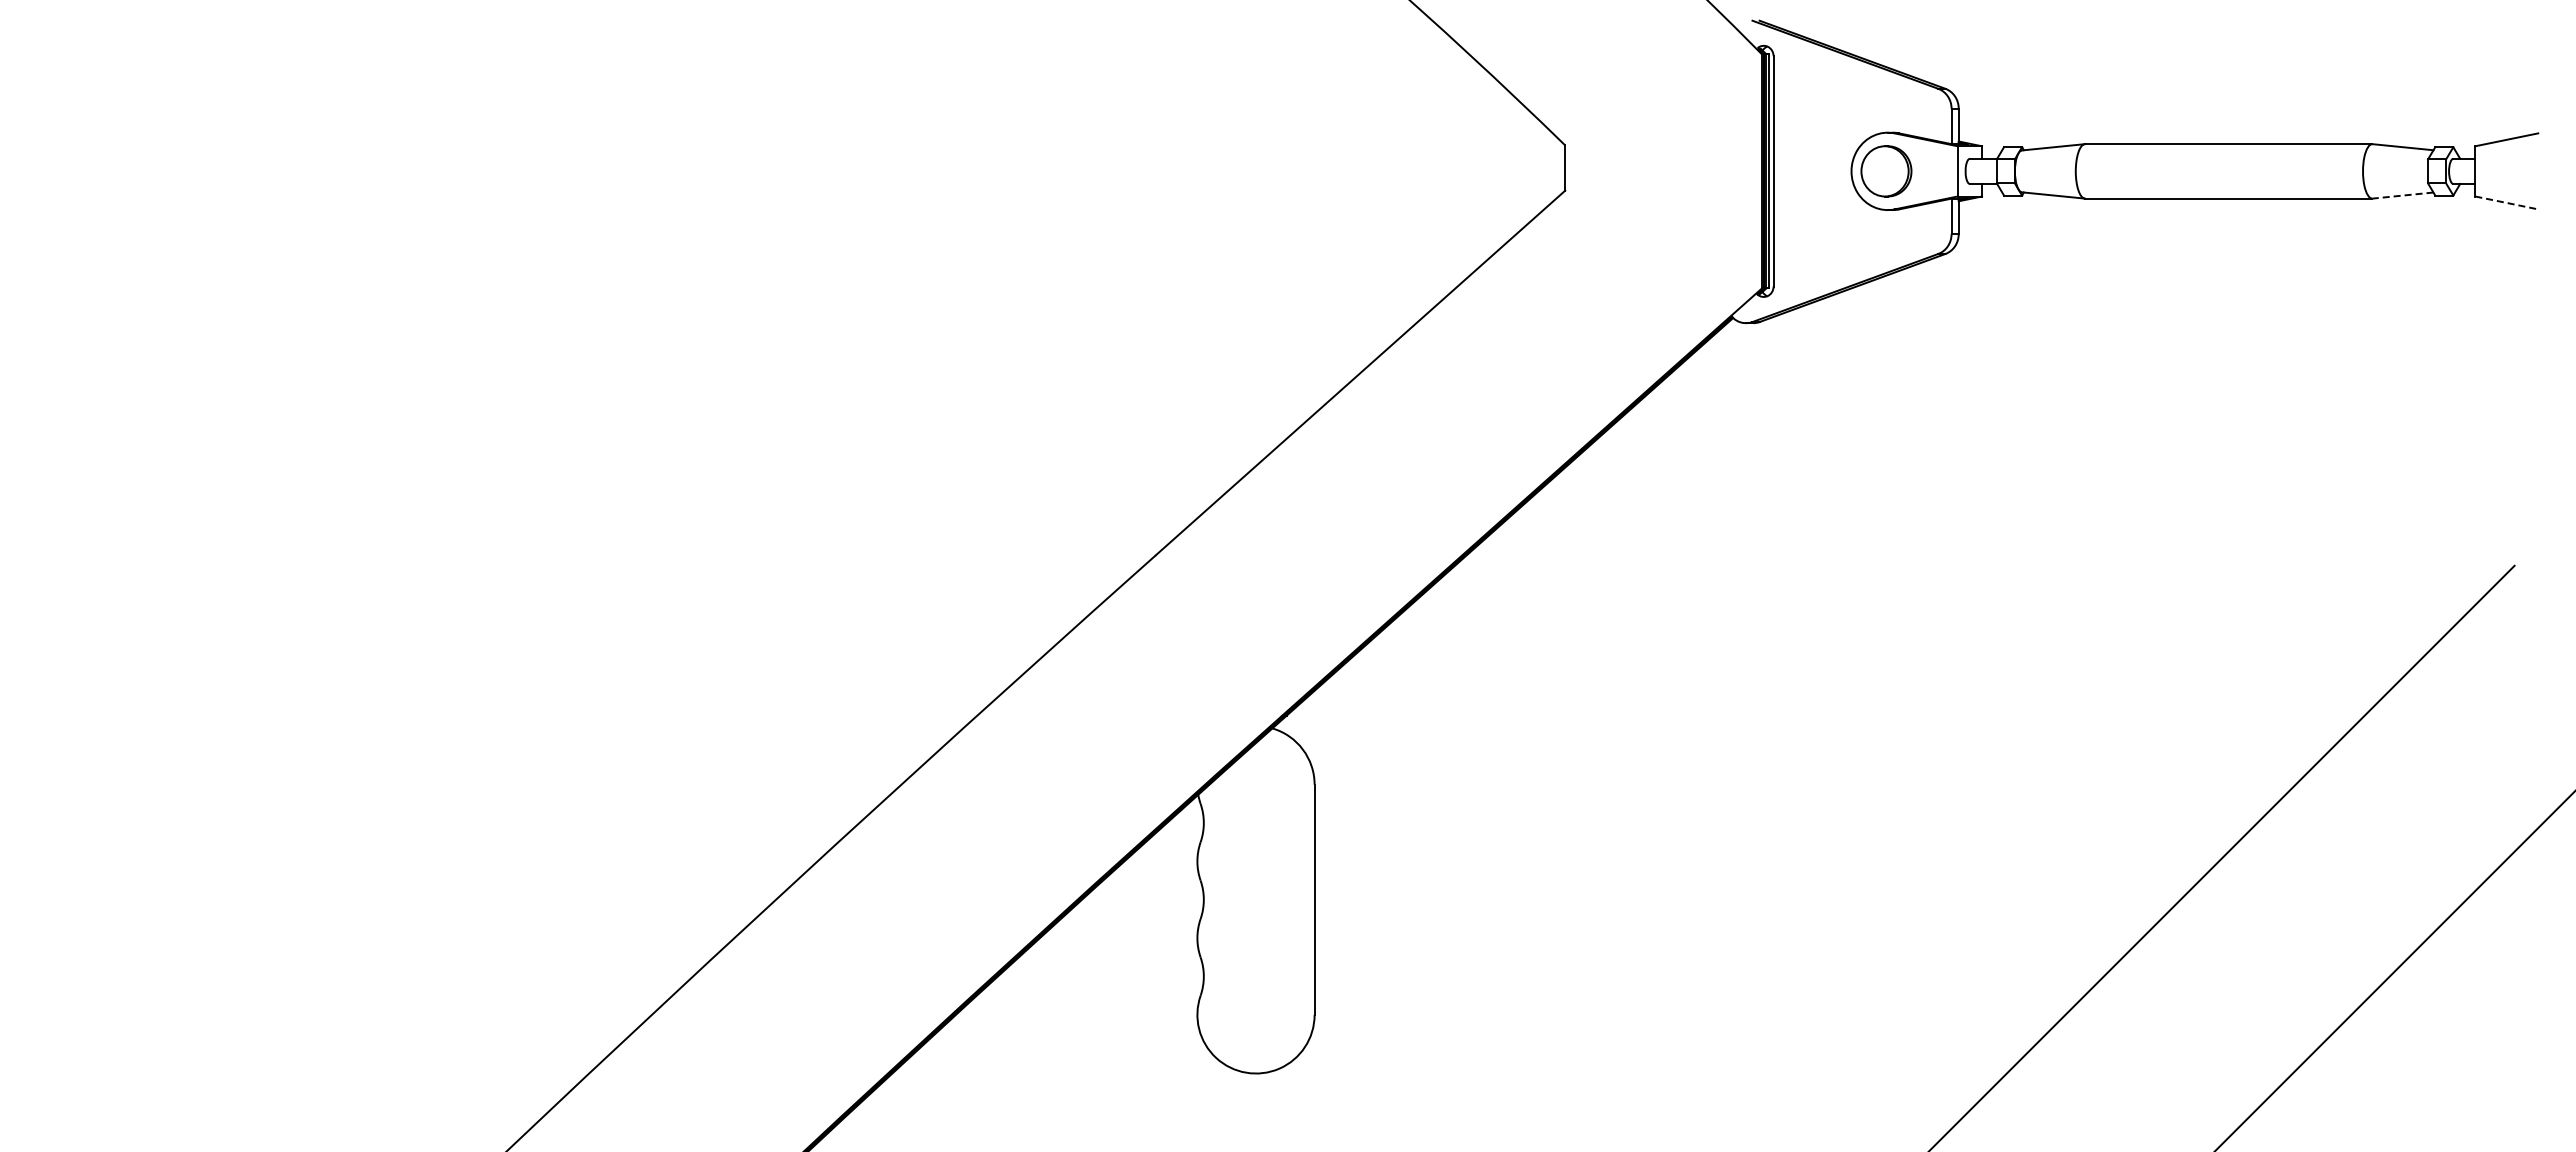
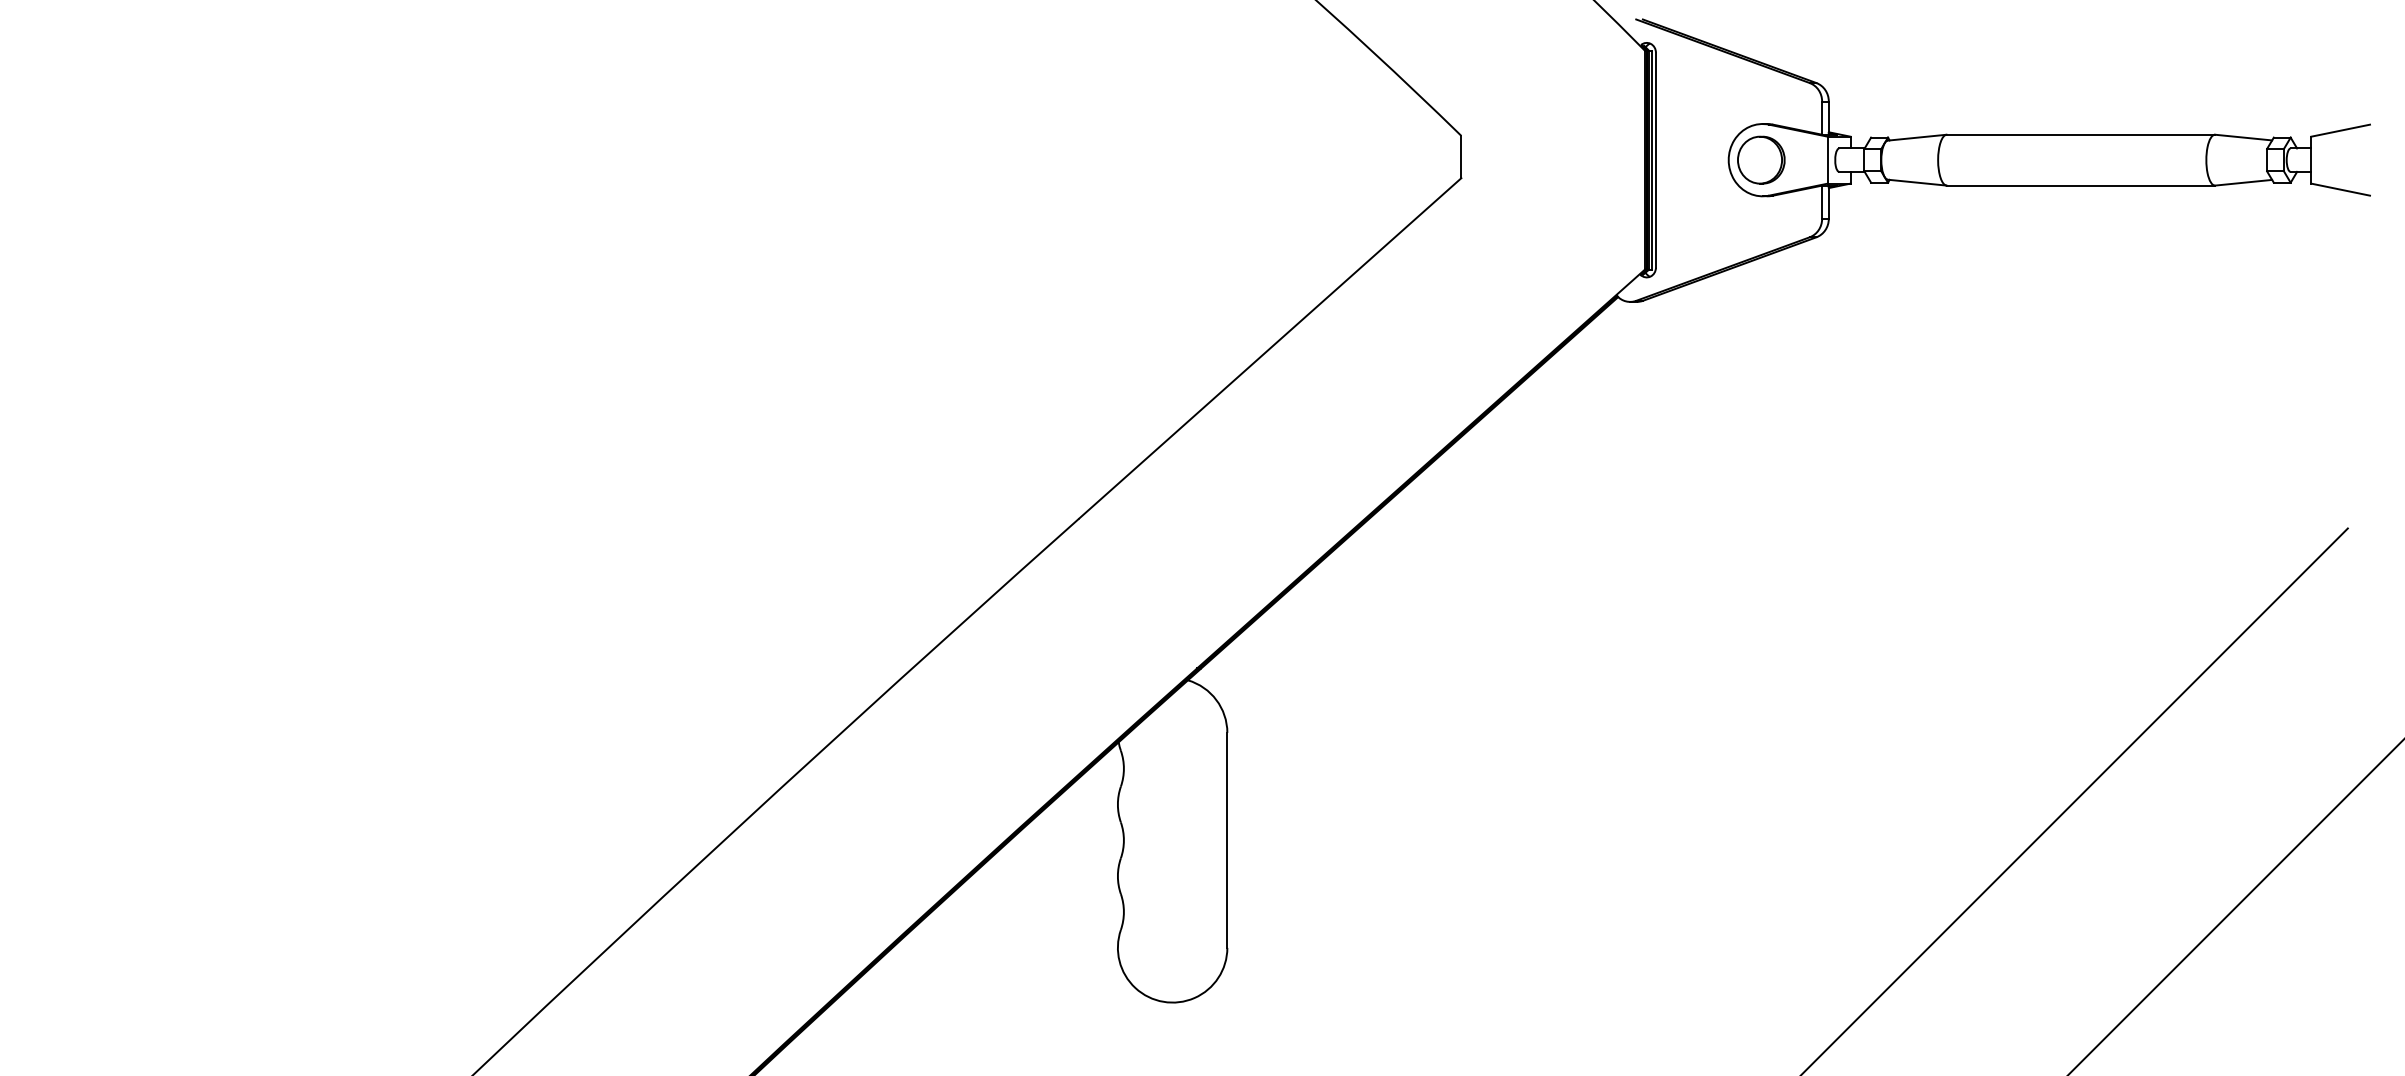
line: (2403, 195) -> (2244, 182), dashed -> solid
line: (2507, 203) -> (2341, 190), dashed -> solid

